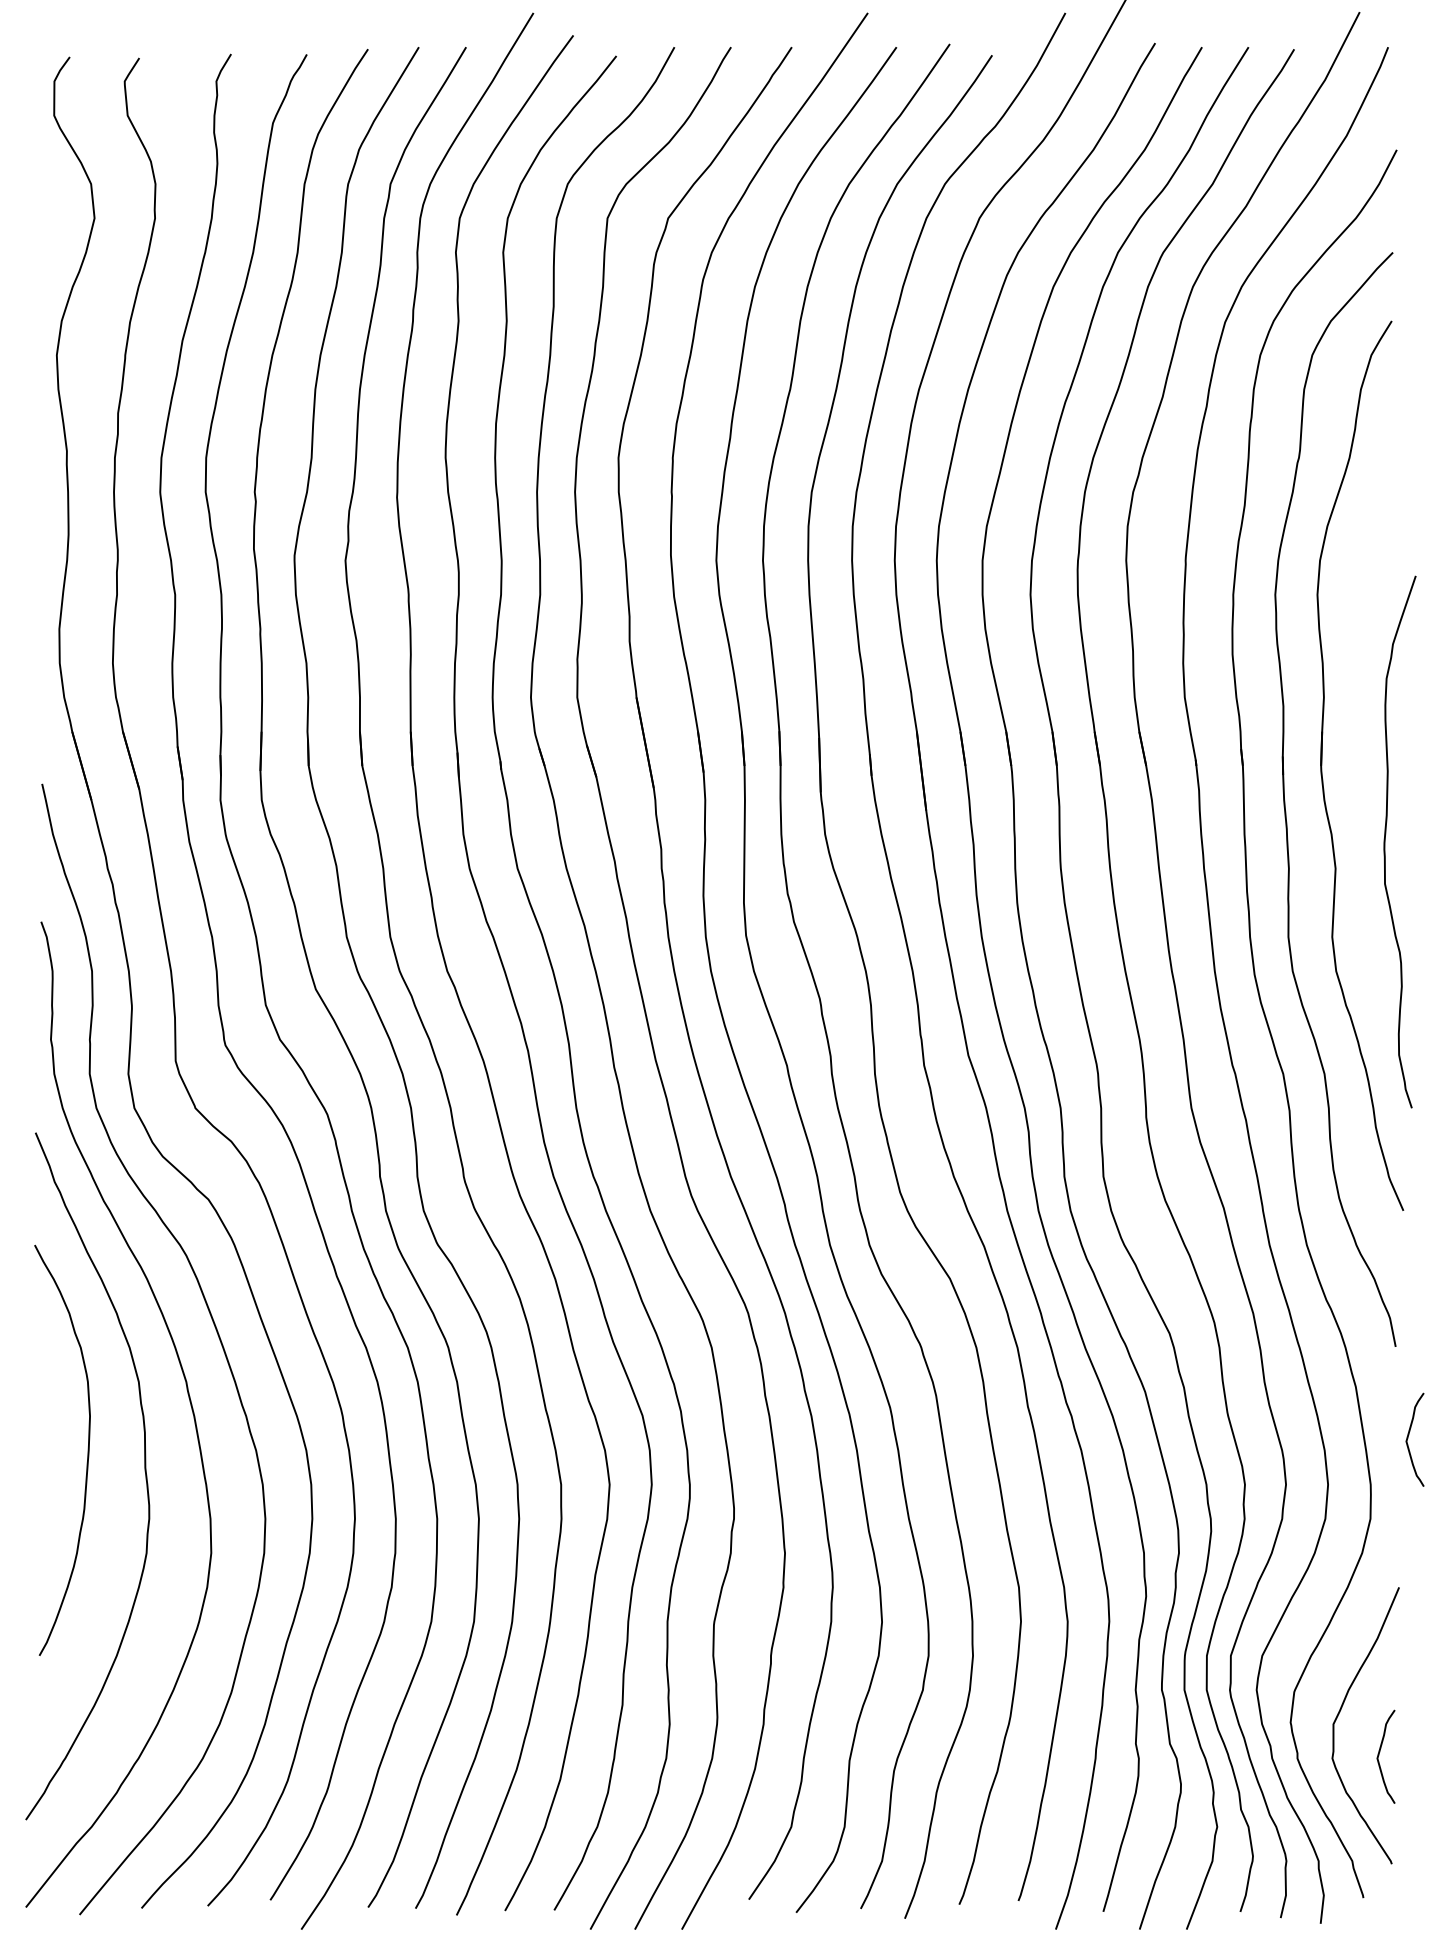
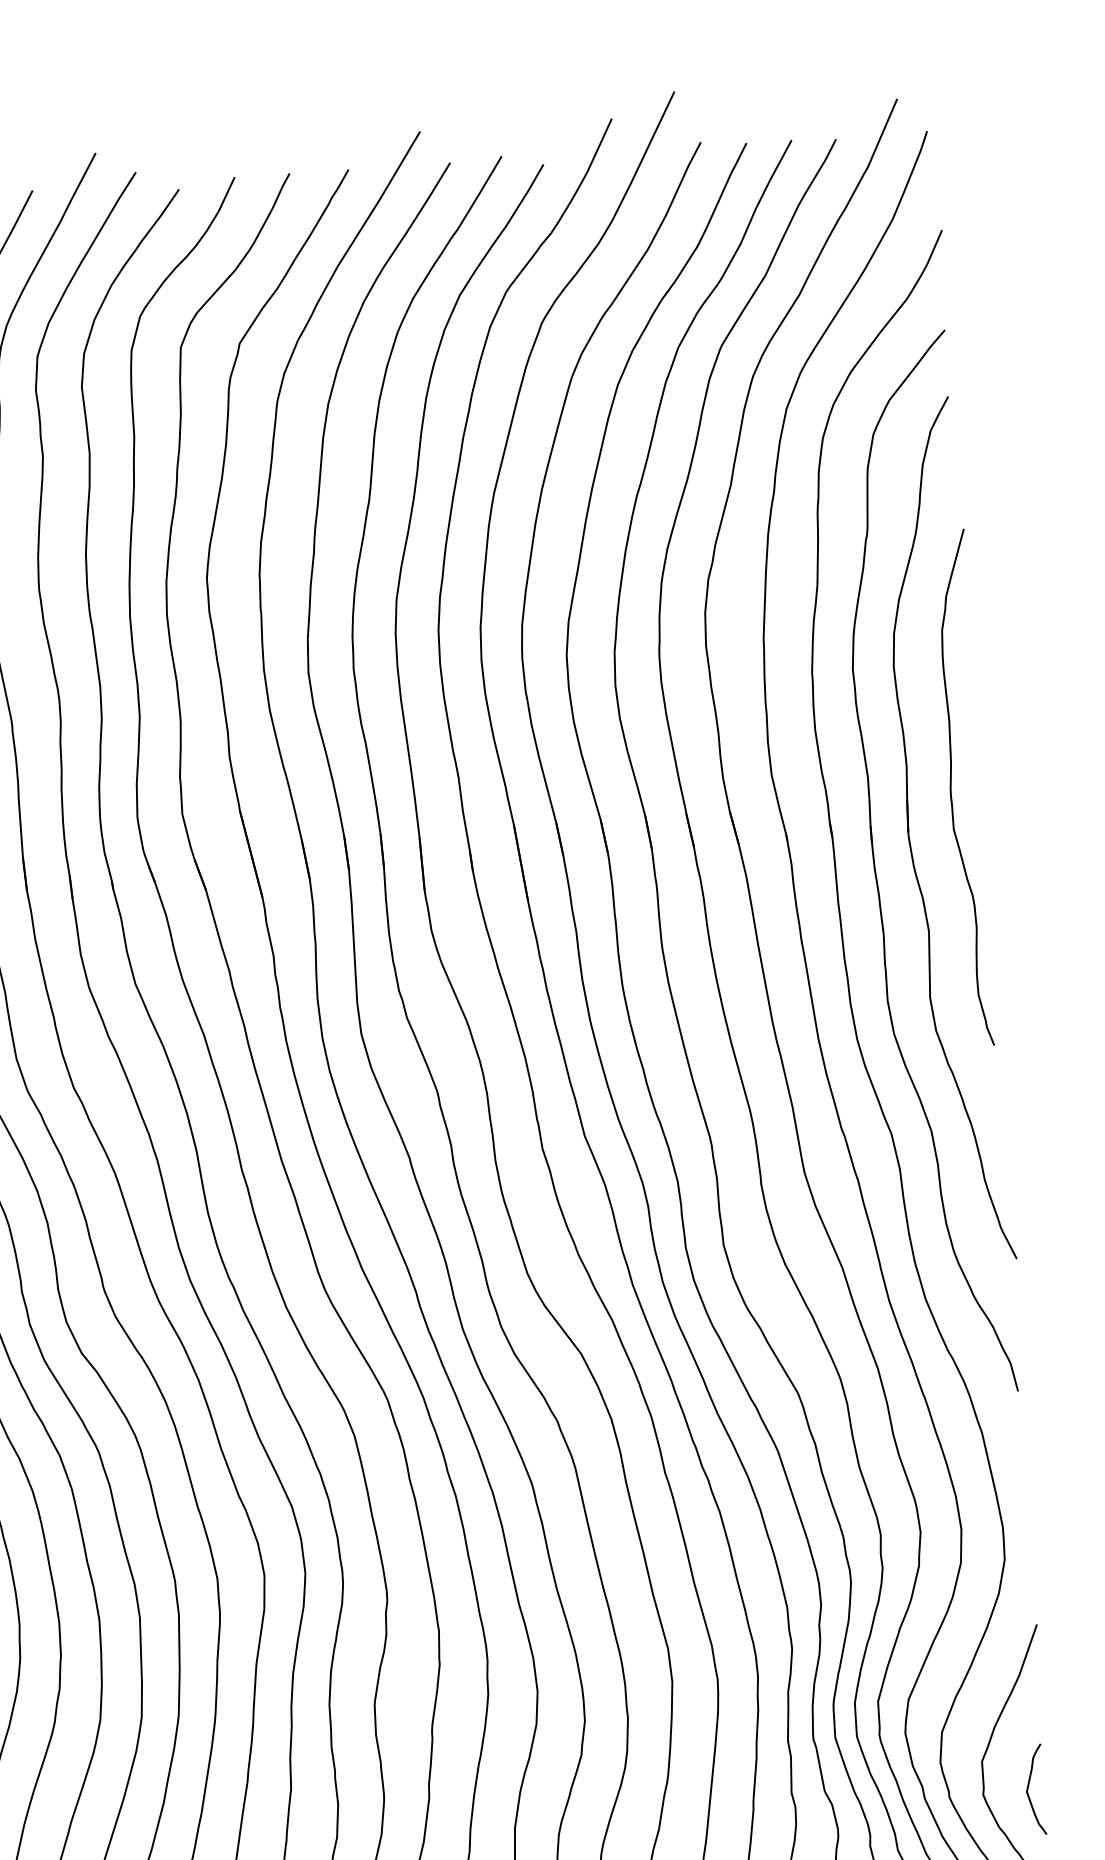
curve: (1385, 841) -> (951, 788), moved
curve: (1408, 1438) -> (1036, 1479), removed

